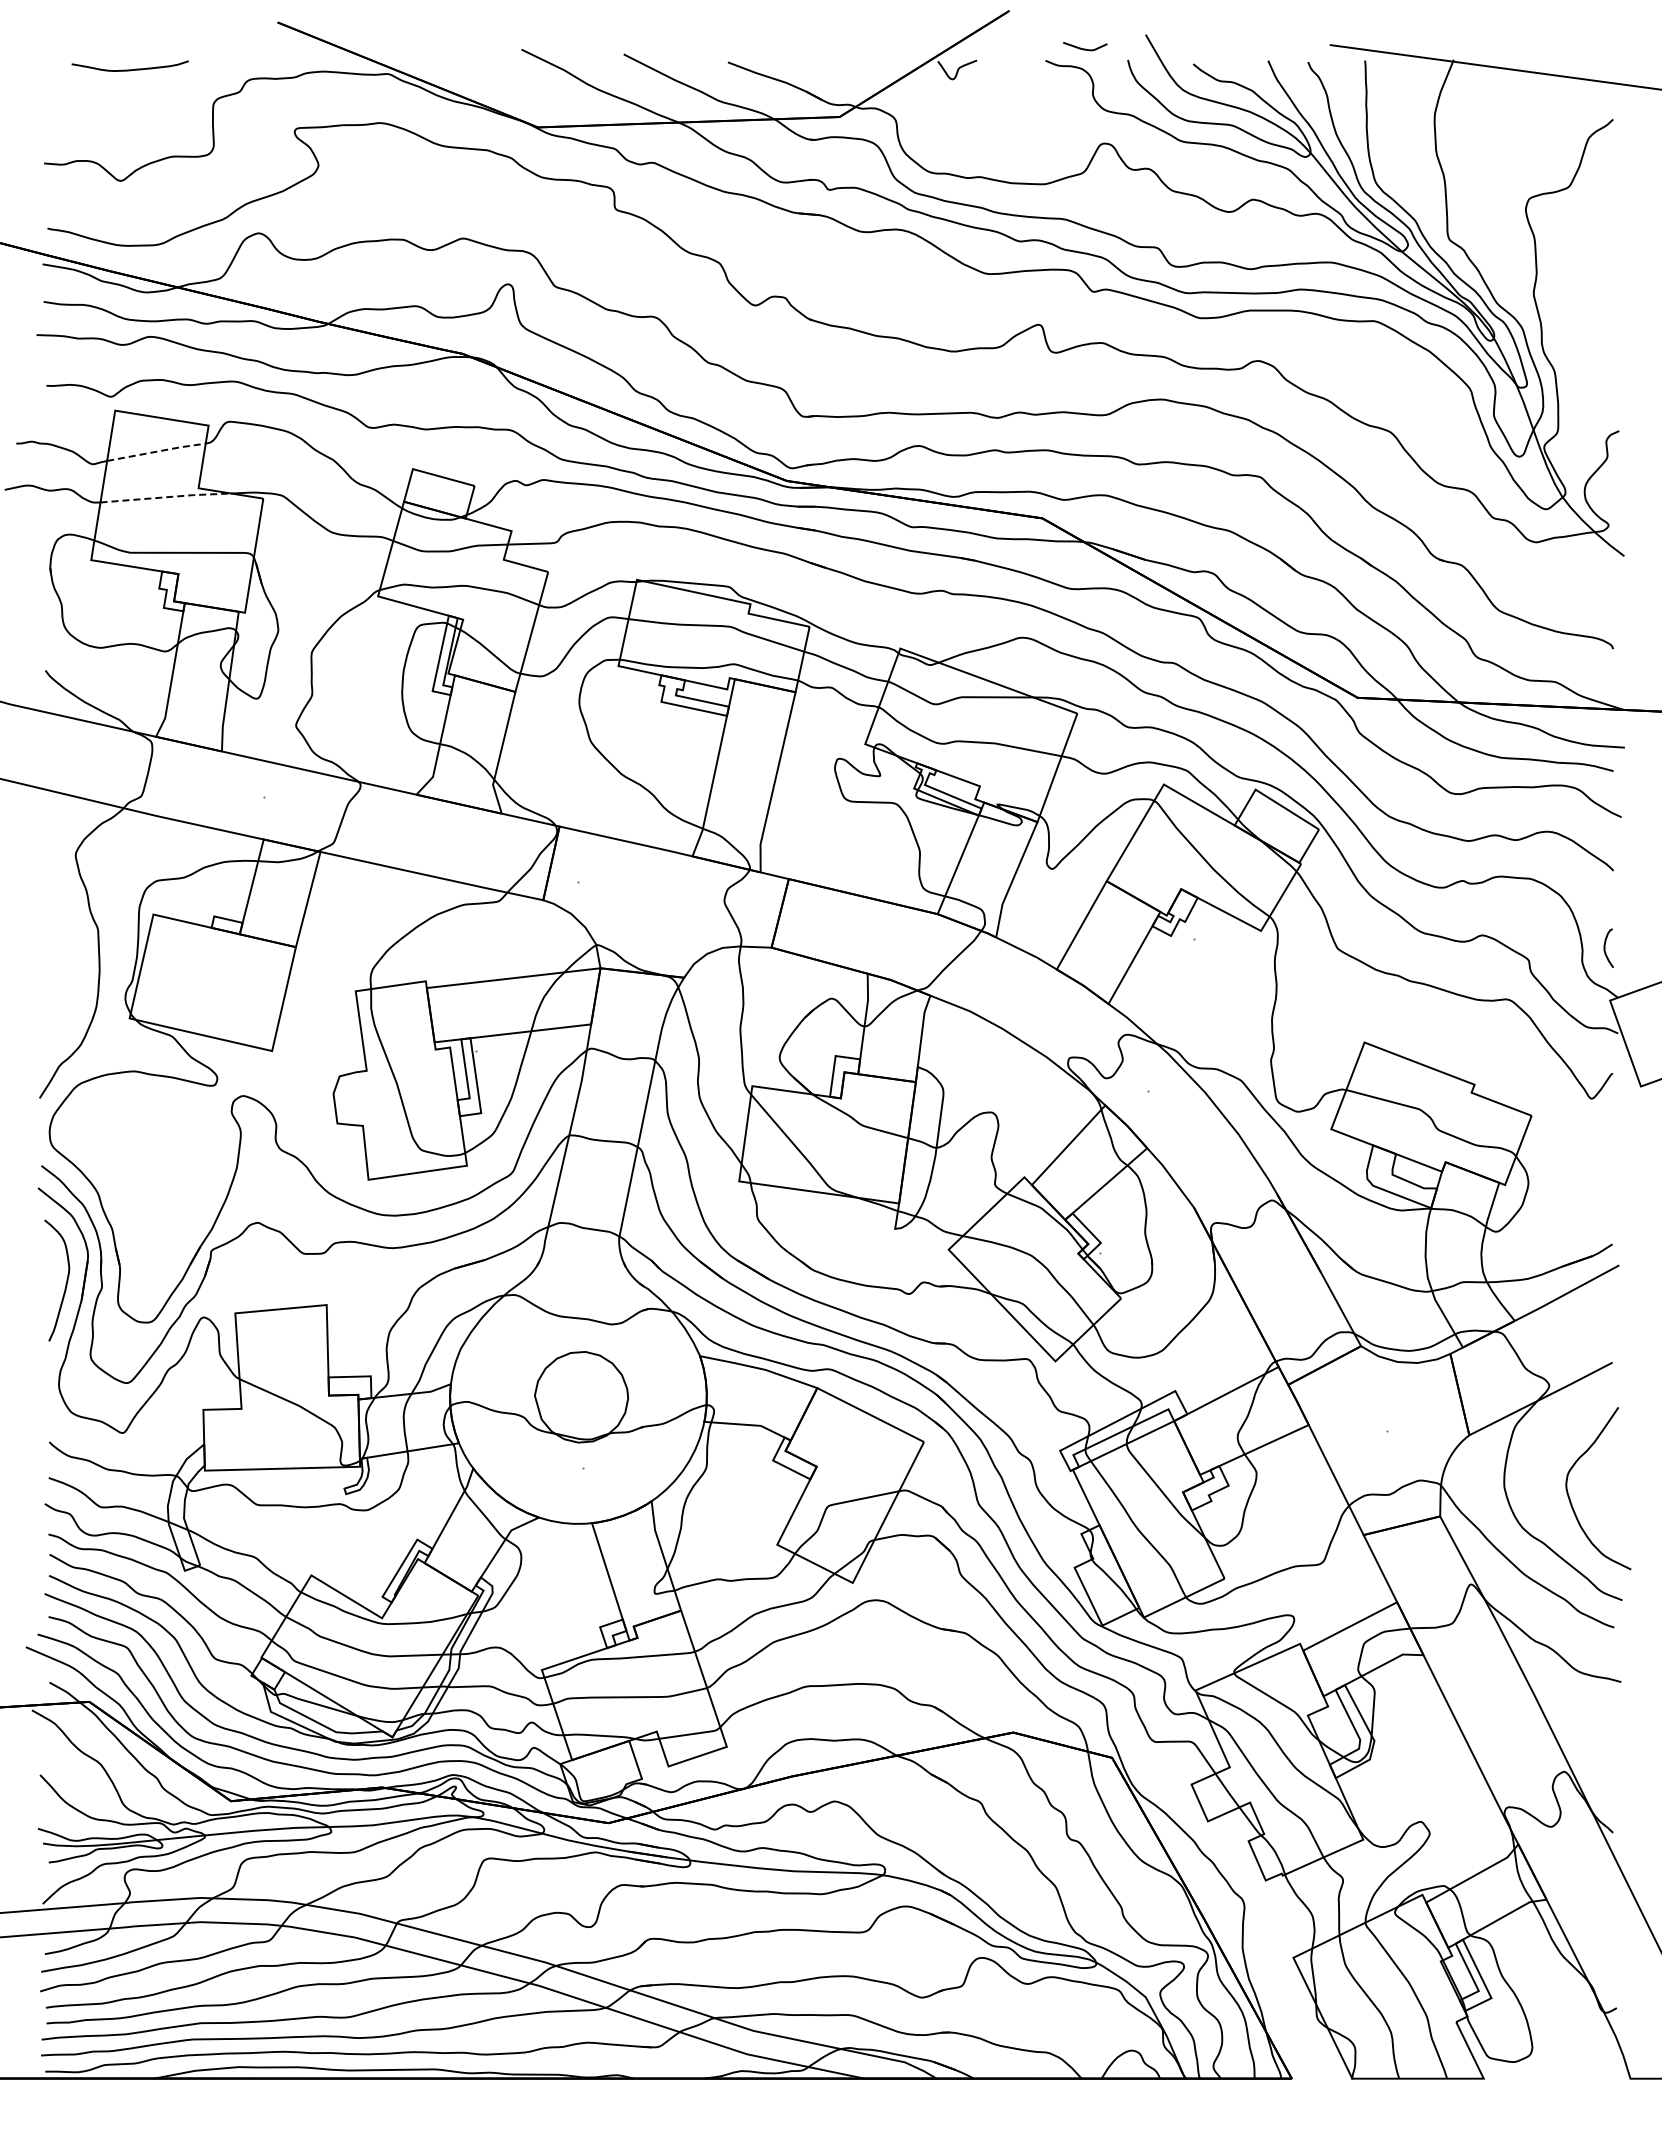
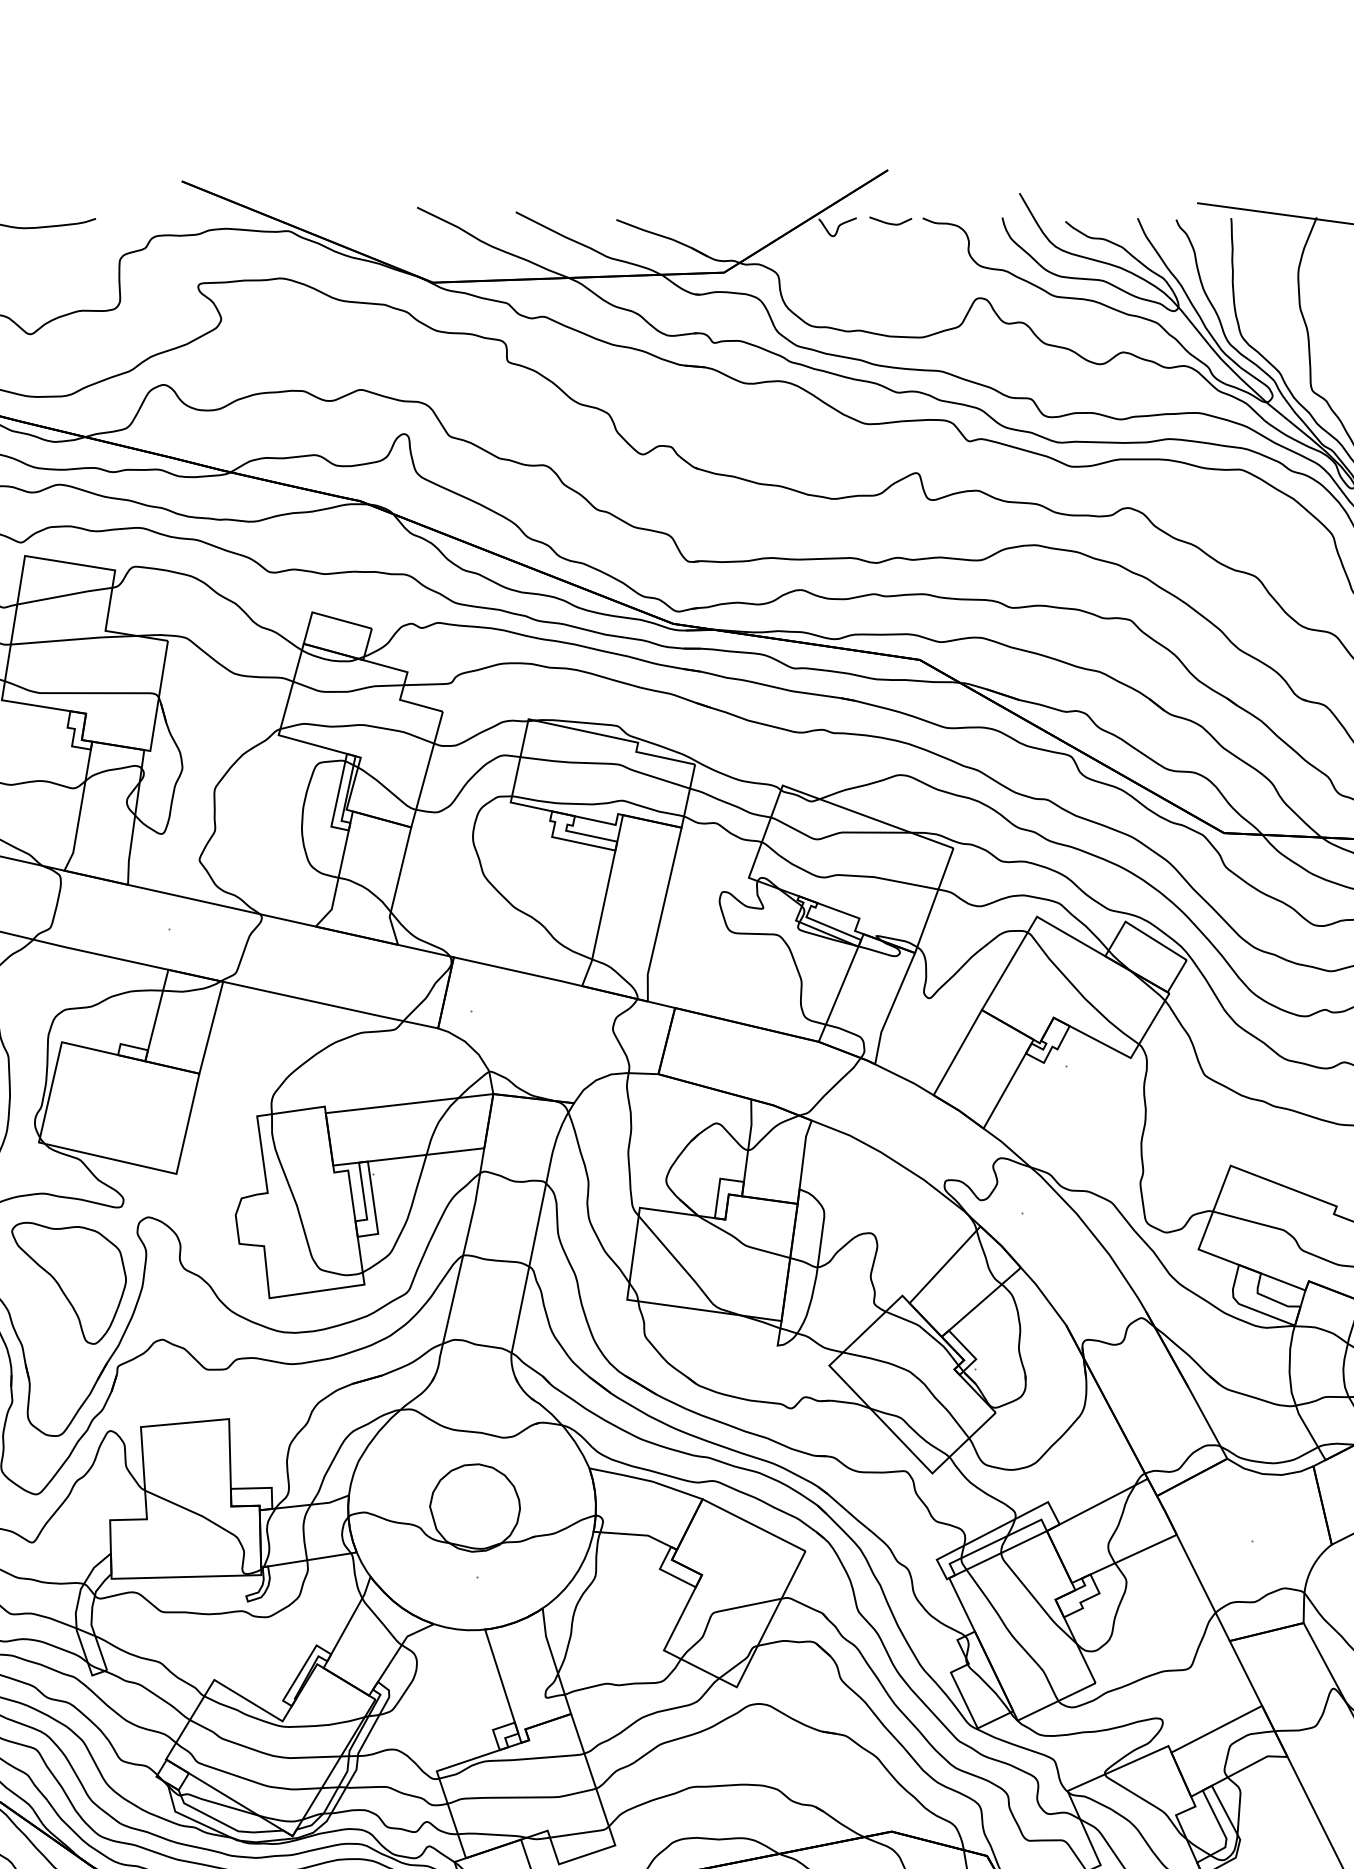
curve: (1085, 48) -> (890, 222), moved
line: (156, 451) -> (64, 595), dashed -> solid
line: (166, 497) -> (74, 639), dashed -> solid
part: (160, 1164) -> (68, 1283), added

